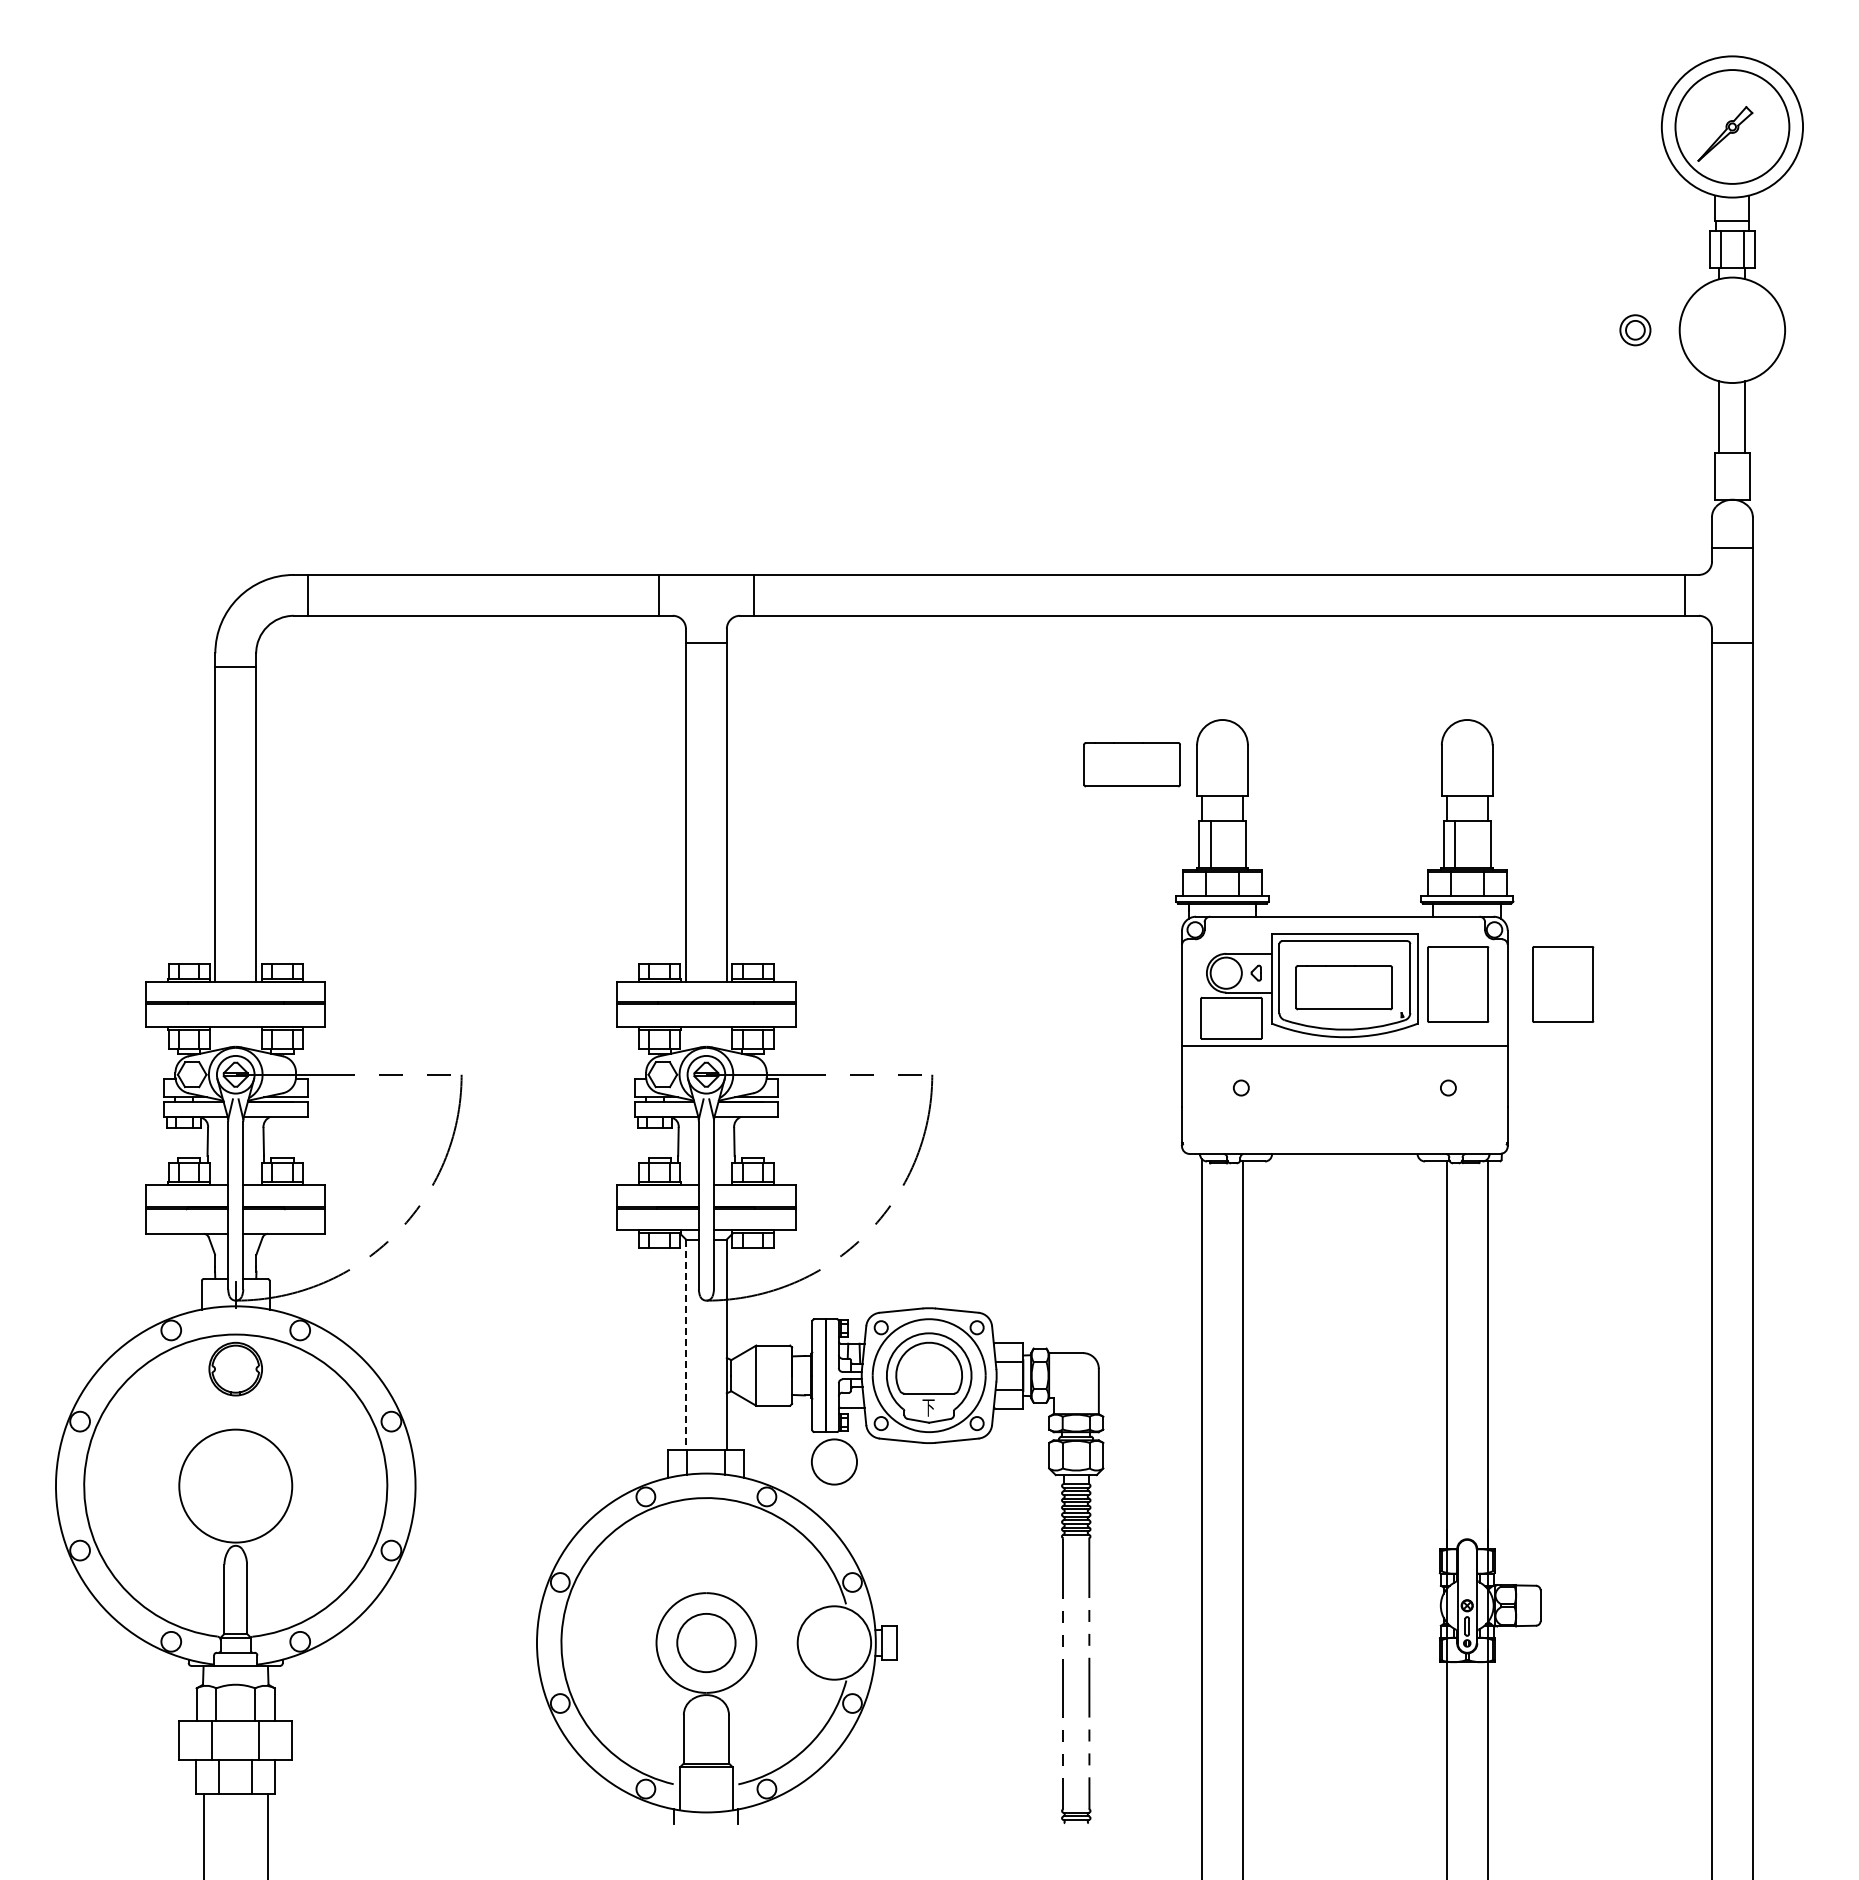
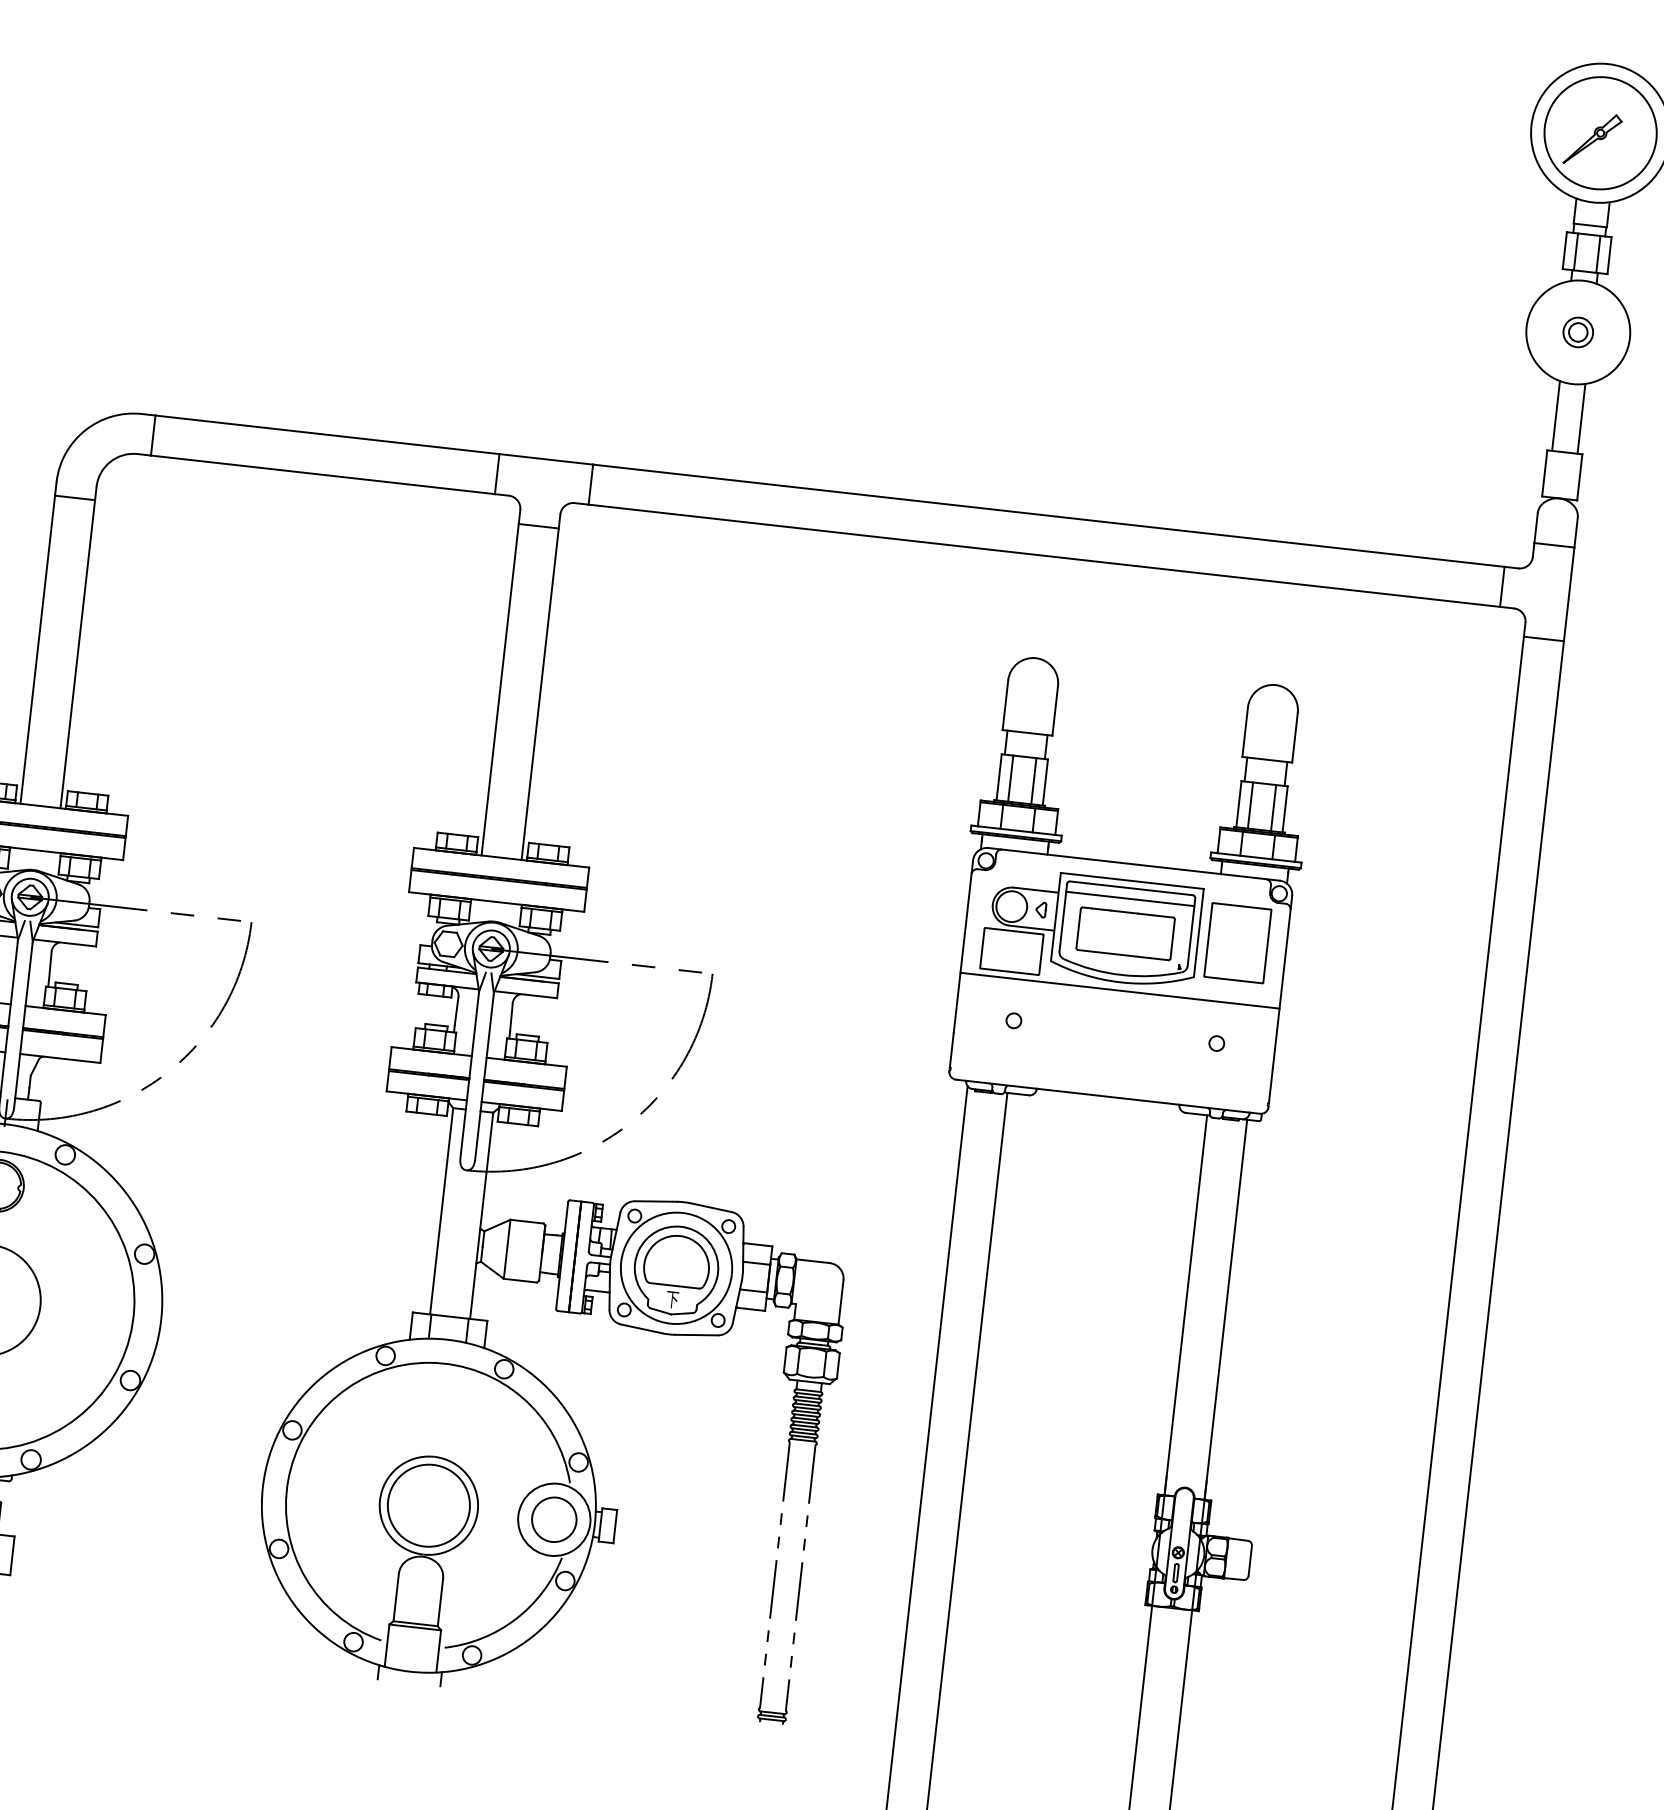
part: (1635, 330) -> (1578, 332), moved
part: (1131, 764) -> (941, 691), removed
line: (1234, 843) -> (1034, 780), added
line: (1479, 843) -> (1274, 807), added
line: (1344, 952) -> (1129, 899), added
part: (1563, 984) -> (1340, 954), removed
line: (685, 1345) -> (441, 1211), dashed -> solid
circle: (834, 1461) -> (554, 1519), moved
circle: (706, 1642) -> (429, 1505), size x1.43

